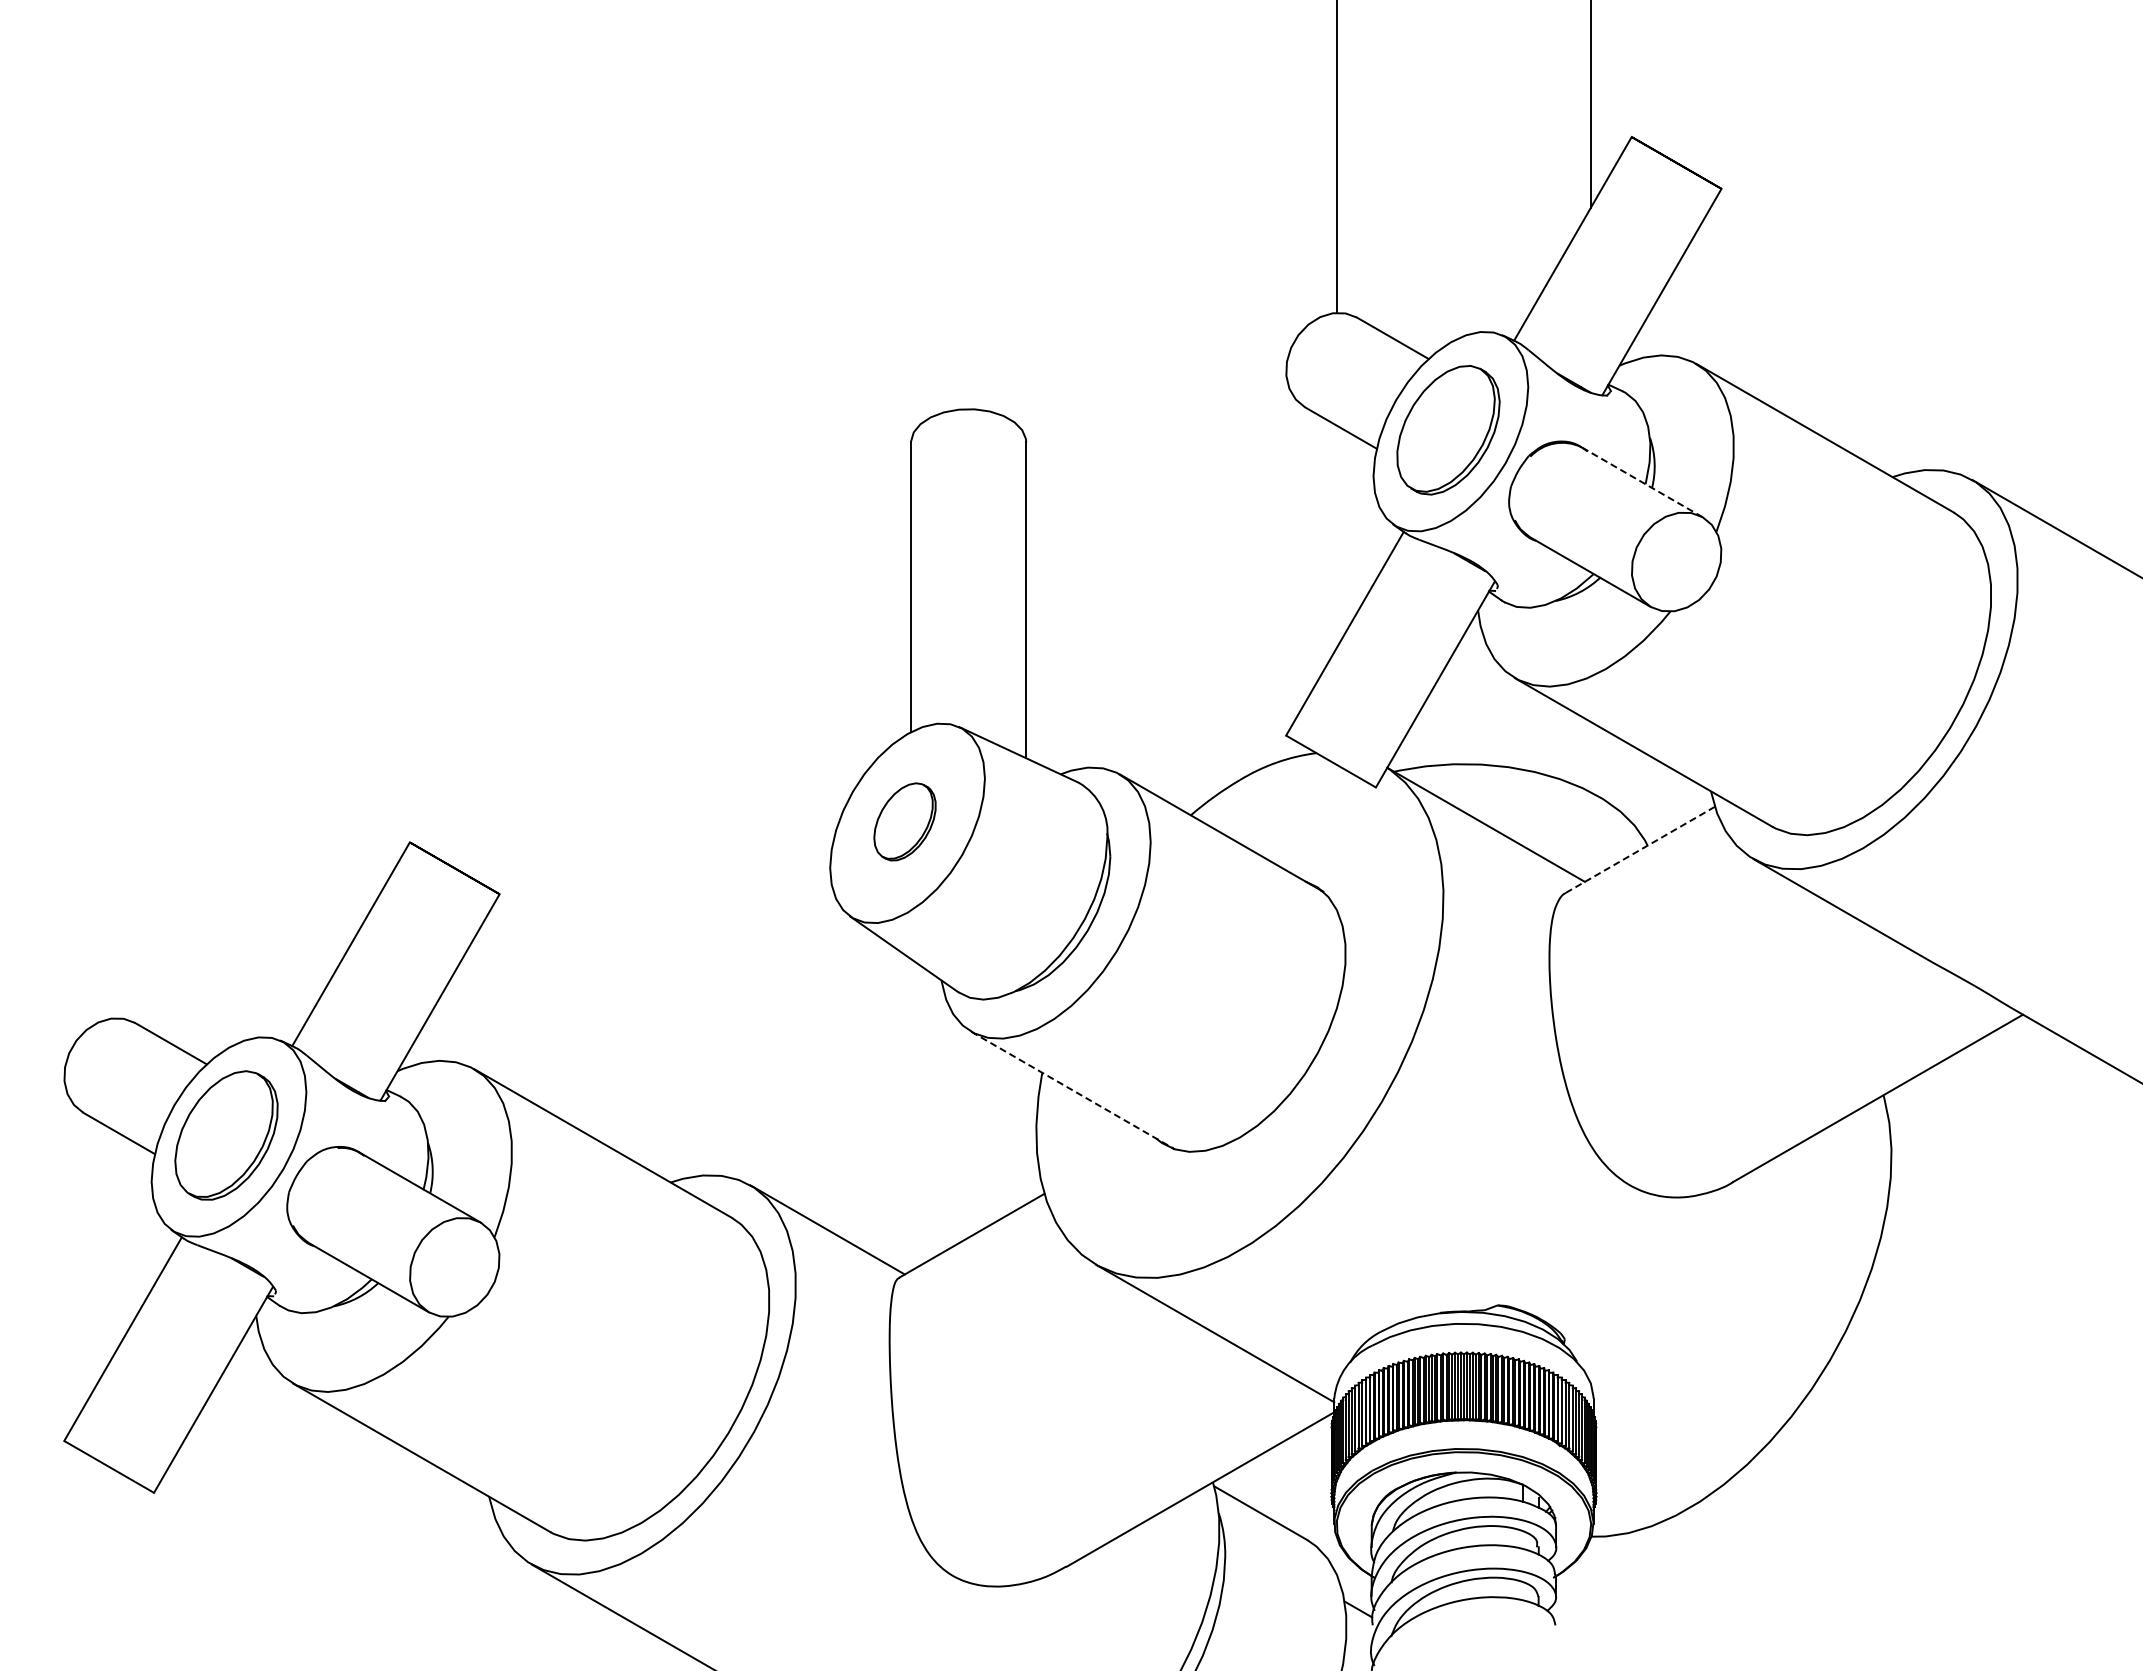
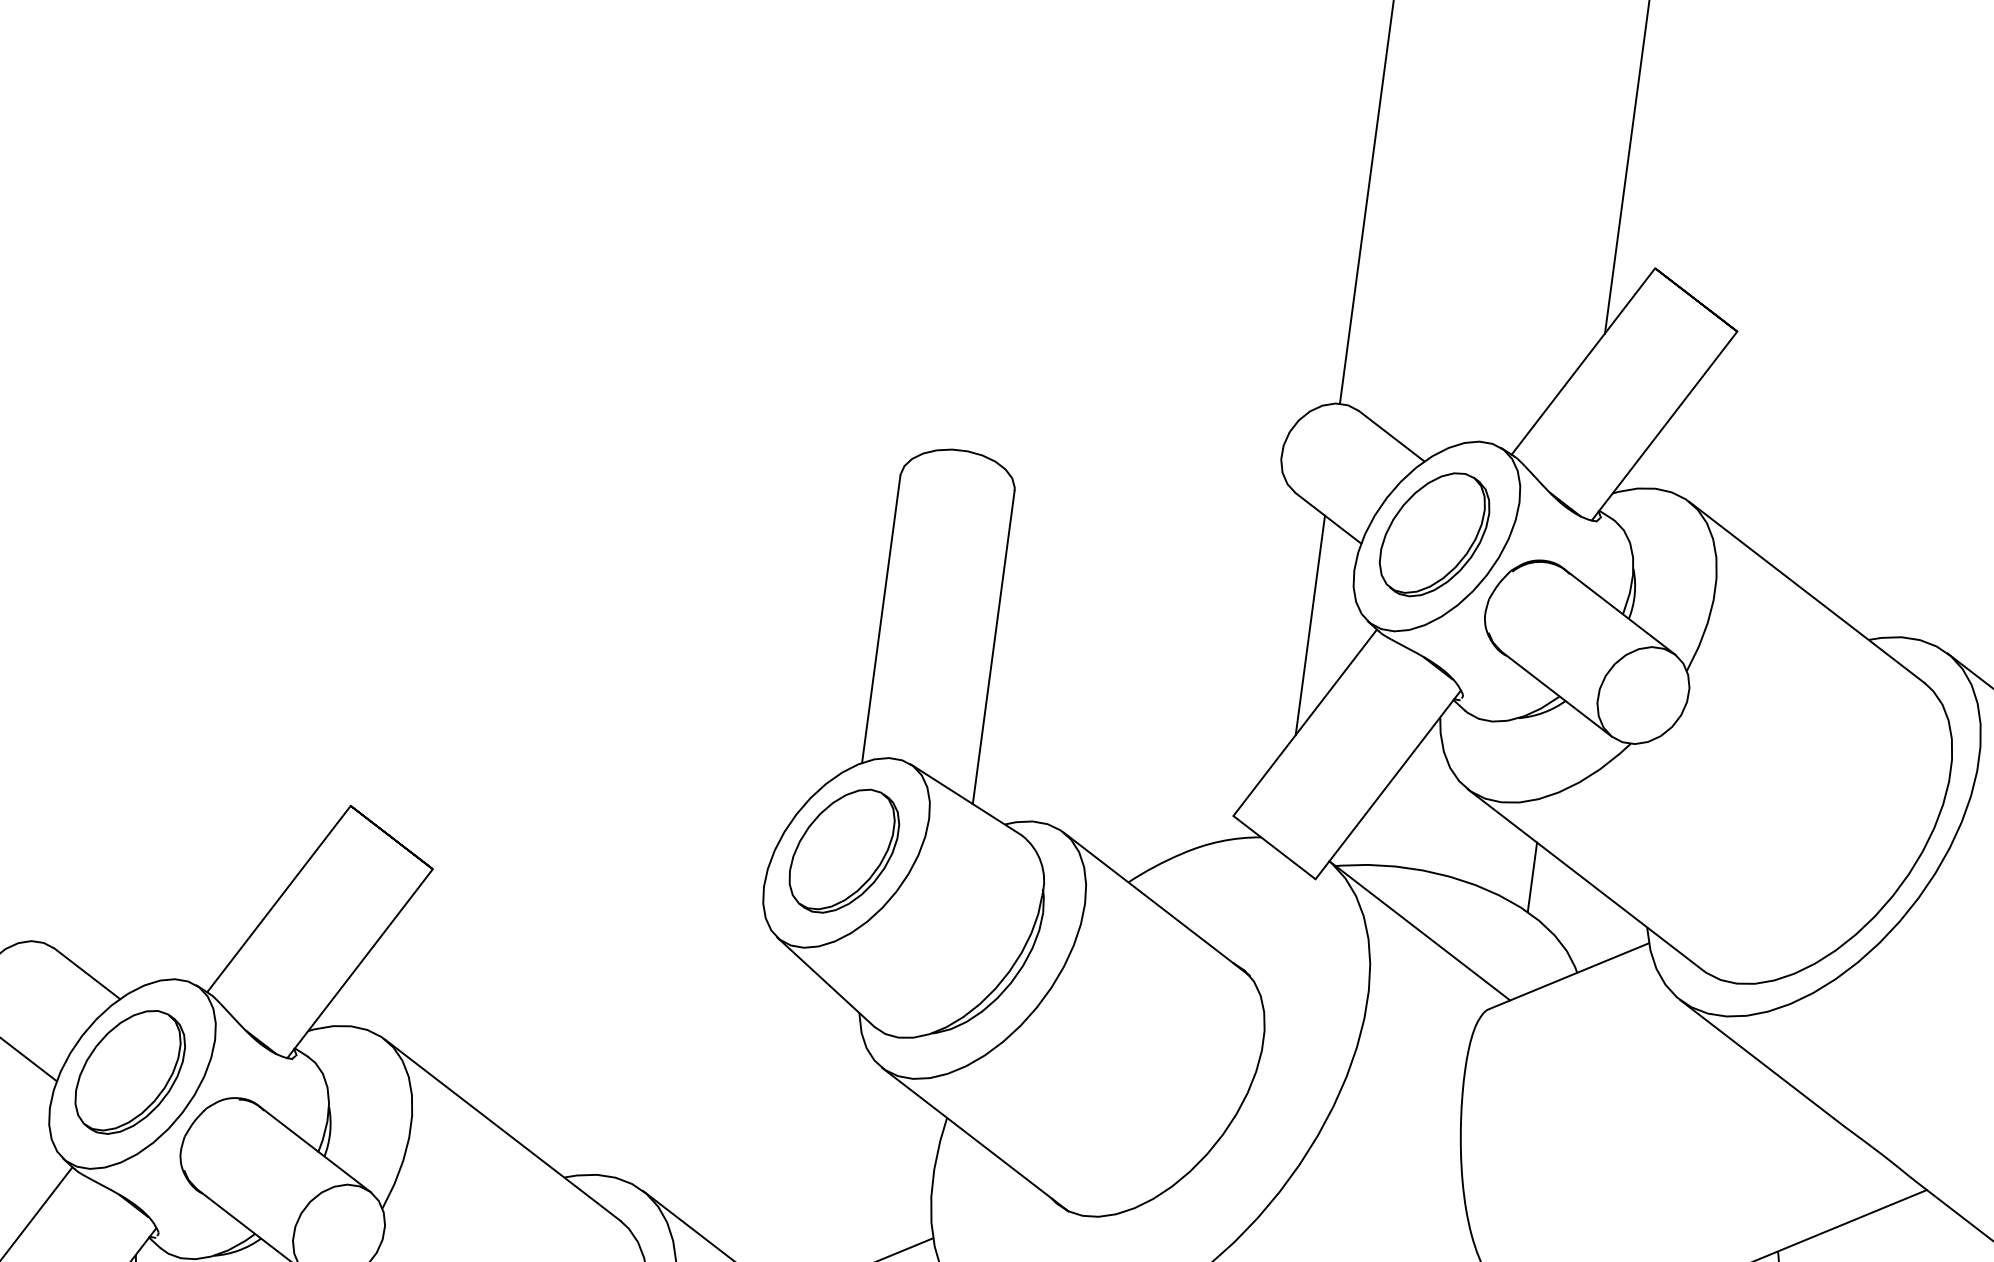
line: (1642, 482) -> (1620, 612), dashed -> solid
line: (1337, 536) -> (1310, 625), added
line: (1590, 756) -> (1532, 876), added
part: (904, 821) -> (843, 850), size x1.67
line: (1640, 849) -> (1569, 975), dashed -> solid
line: (1073, 1090) -> (975, 1139), dashed -> solid

